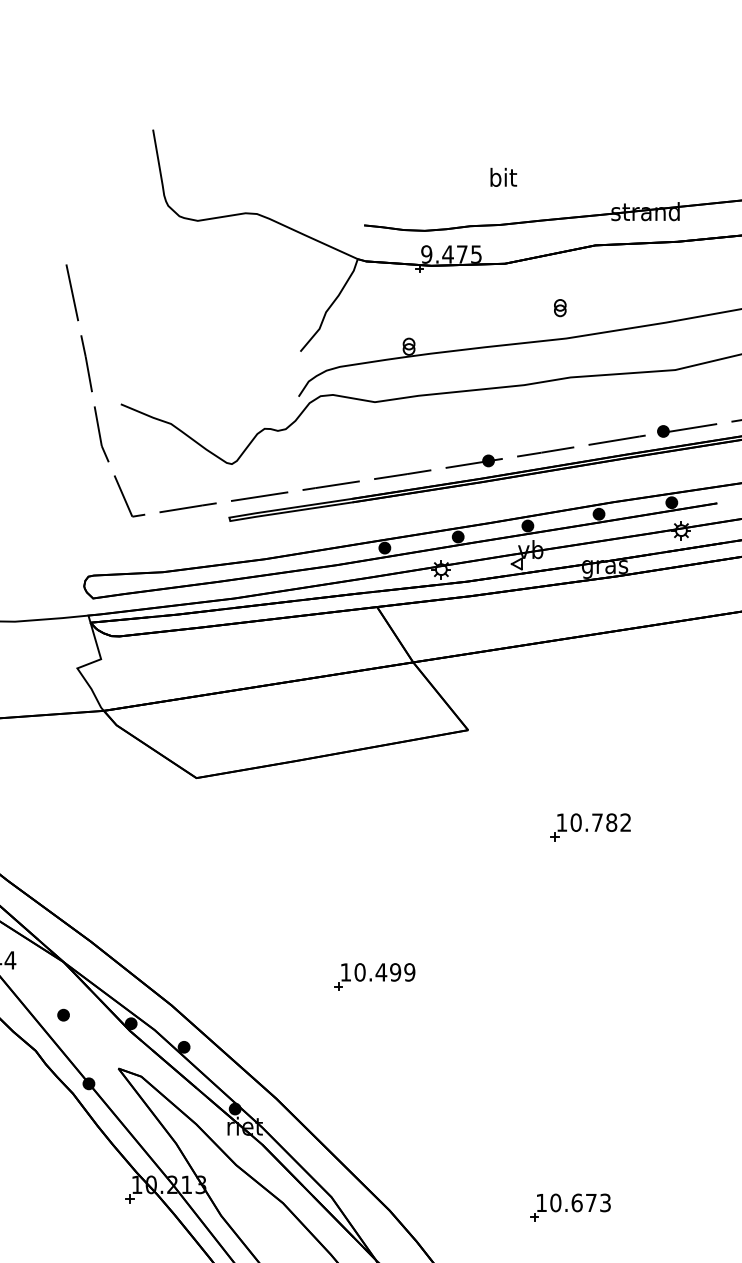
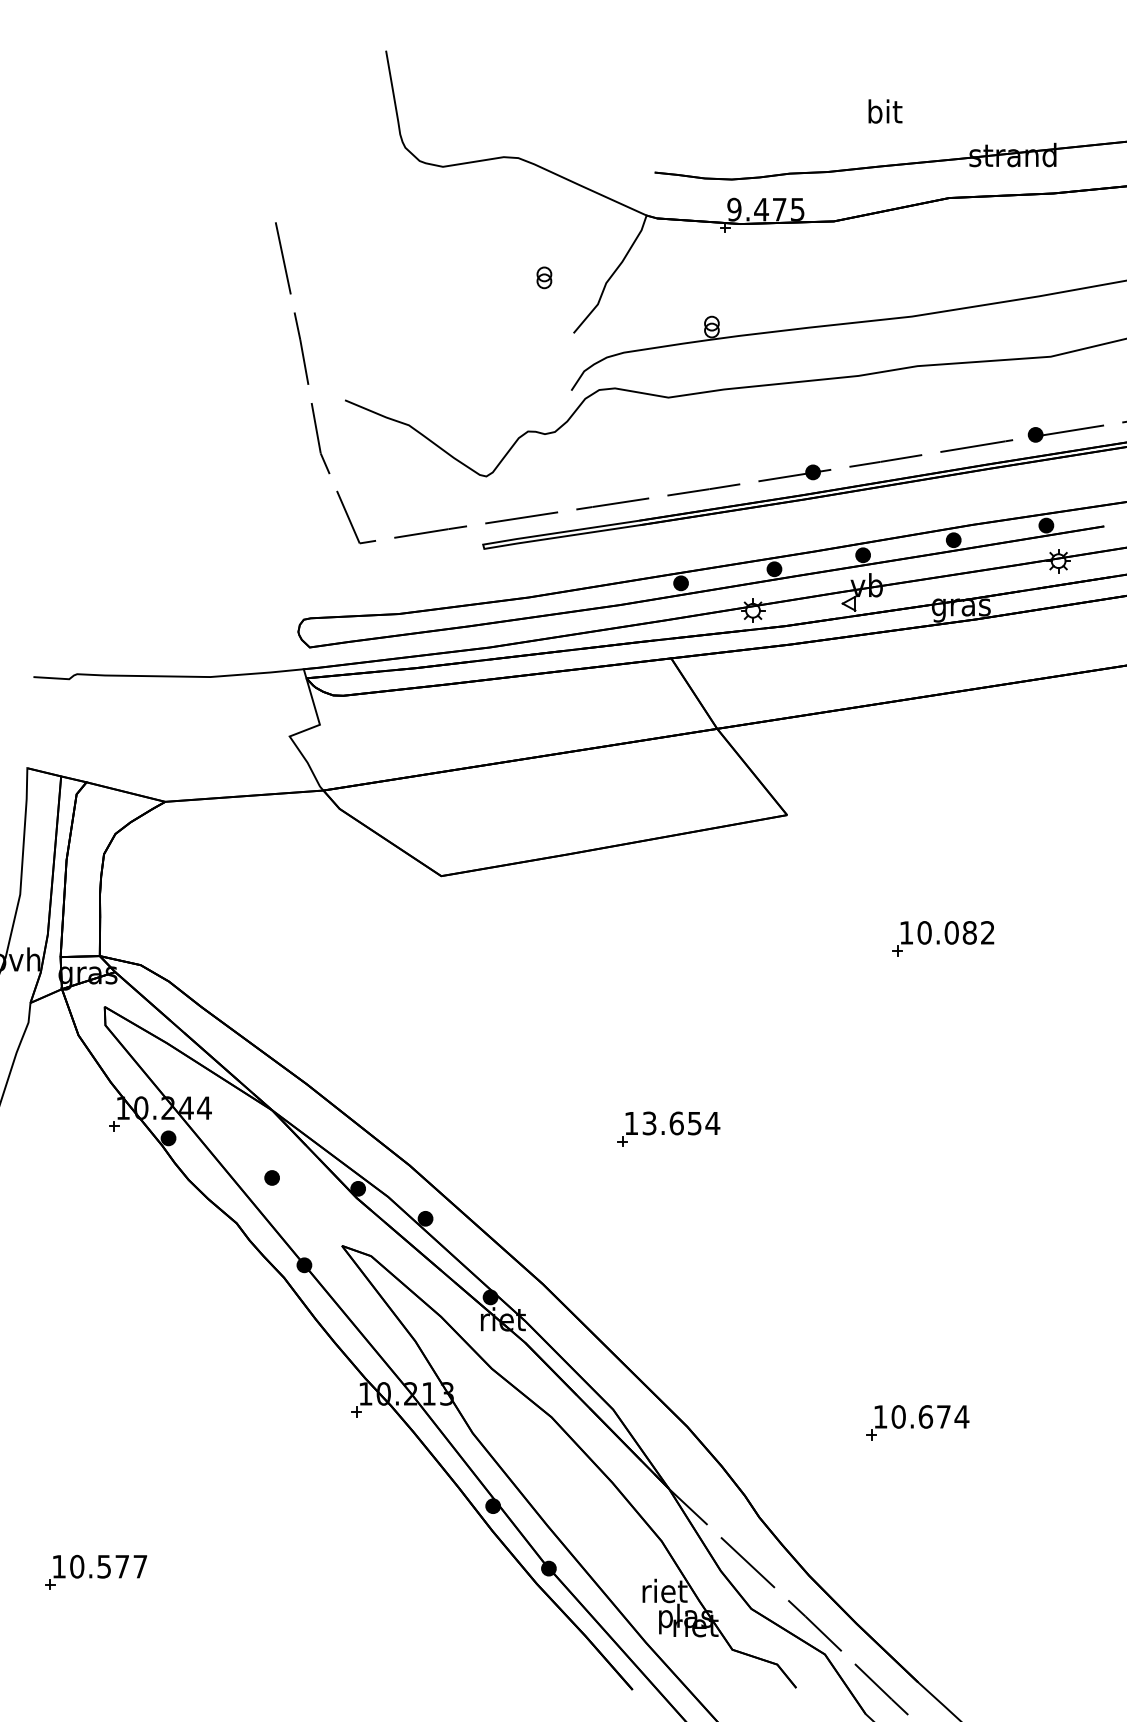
text: (503, 177) -> (885, 111), moved
part: (560, 307) -> (544, 277), moved
text: (597, 822) -> (951, 932), 10.782 -> 10.082
text: (385, 972) -> (681, 1123), 10.499 -> 13.654
text: (605, 1202) -> (961, 1416), 10.673 -> 10.674

